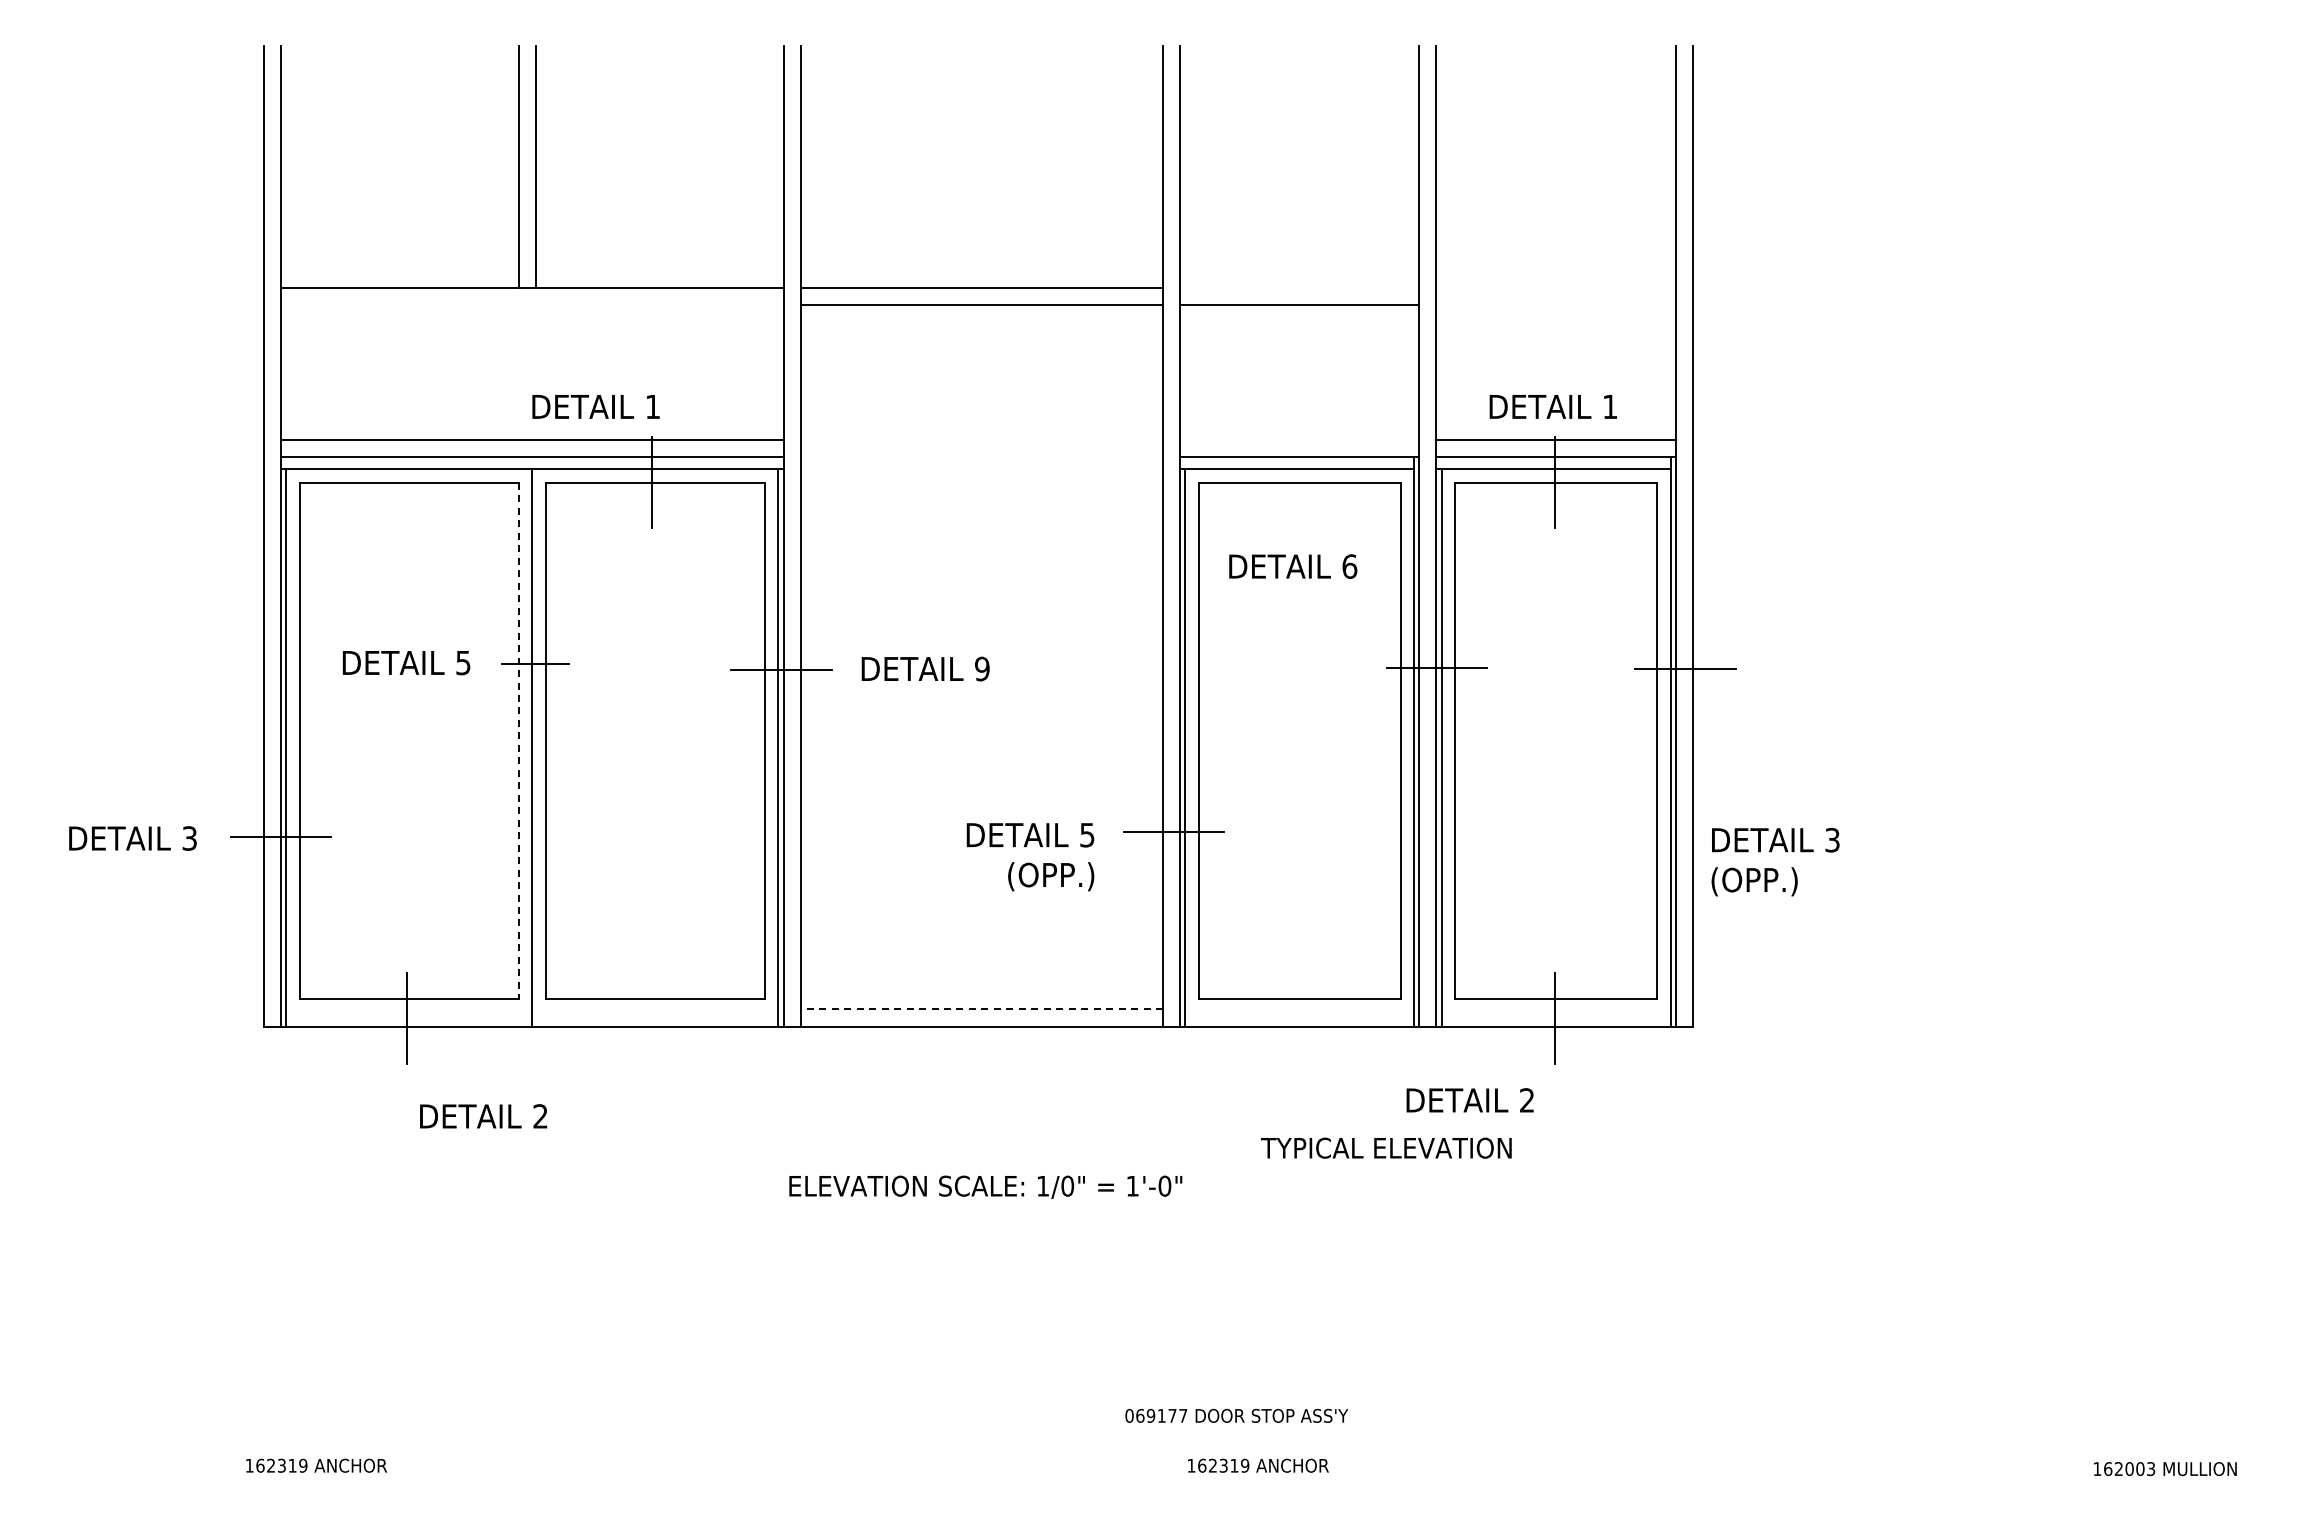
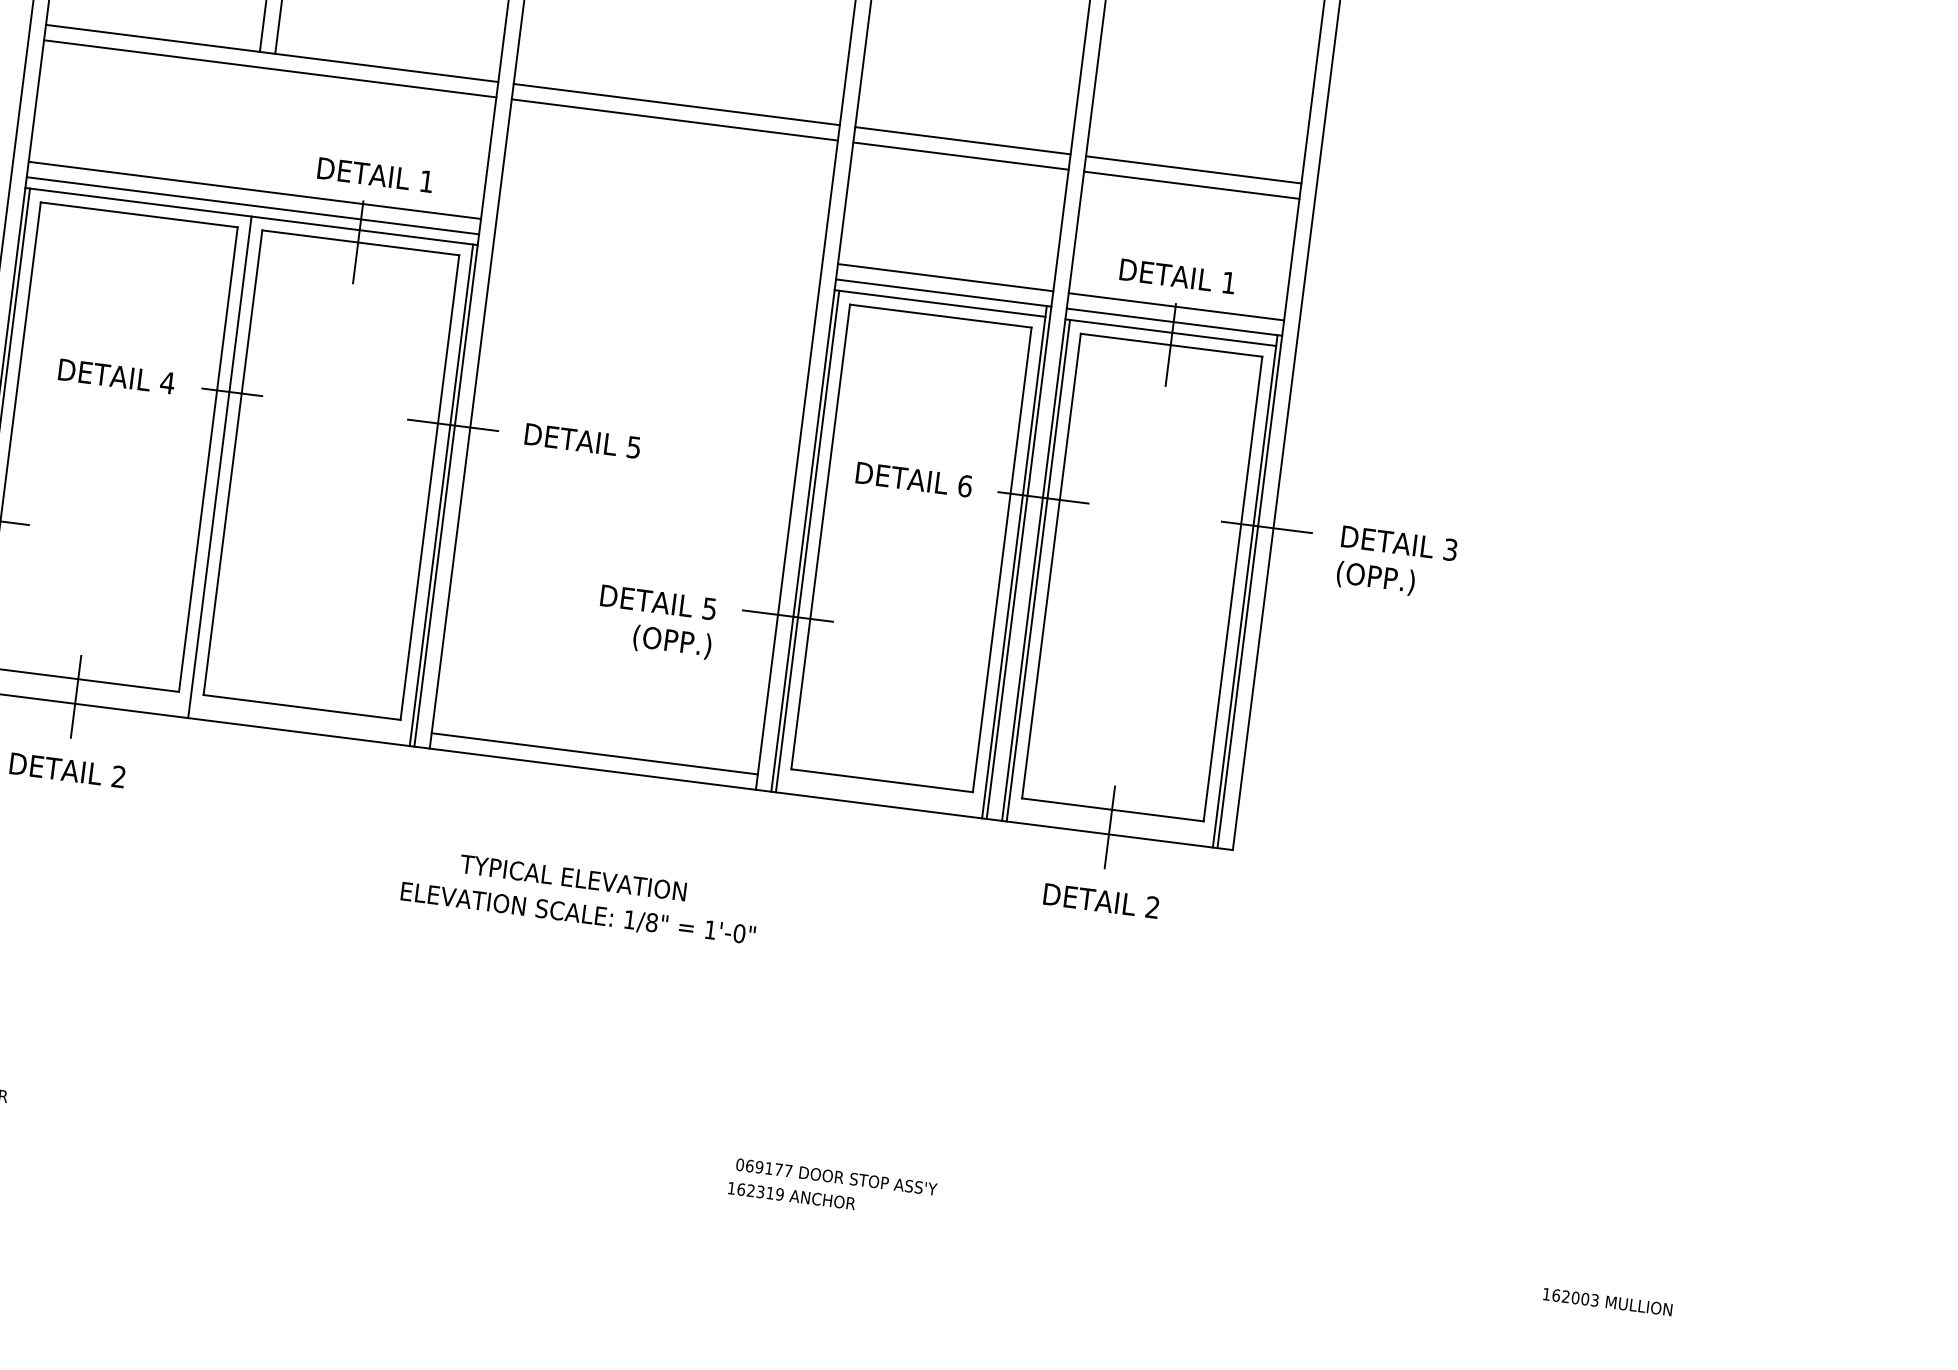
line: (1299, 288) -> (962, 141), added
line: (1555, 288) -> (1193, 170), added
line: (531, 305) -> (269, 69), added
line: (1555, 305) -> (1191, 185), added
text: (595, 406) -> (375, 174), moved
line: (1299, 440) -> (945, 277), added
text: (1293, 566) -> (914, 479), moved
text: (463, 663) -> (167, 383), 5 -> 4
text: (982, 668) -> (634, 447), 9 -> 5
line: (518, 741) -> (208, 459), dashed -> solid
text: (1775, 861) -> (1396, 562), moved
line: (981, 1009) -> (594, 753), dashed -> solid
text: (1469, 1100) -> (1100, 900), moved
text: (483, 1116) -> (67, 770), moved
text: (1386, 1147) -> (573, 877), moved
text: (1067, 1186) -> (651, 922), 1/0" -> 1/8"
text: (1236, 1415) -> (836, 1176), moved

